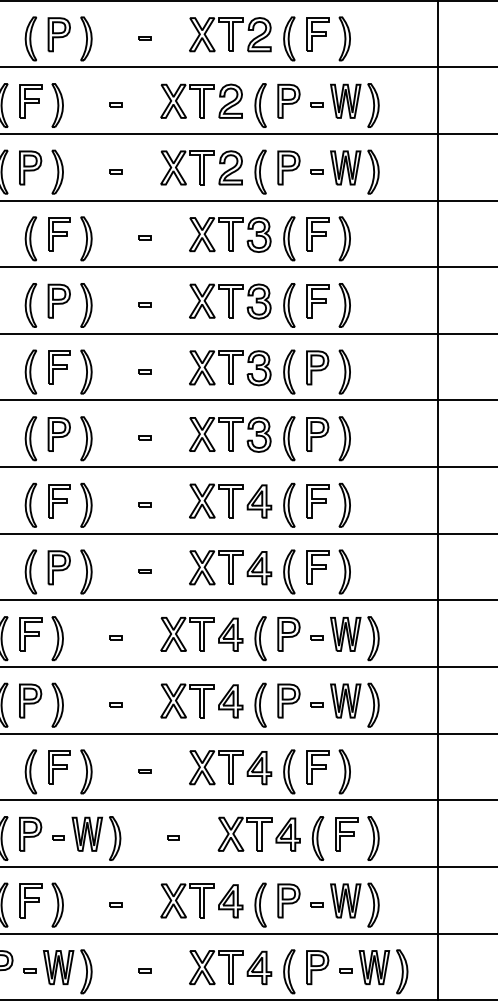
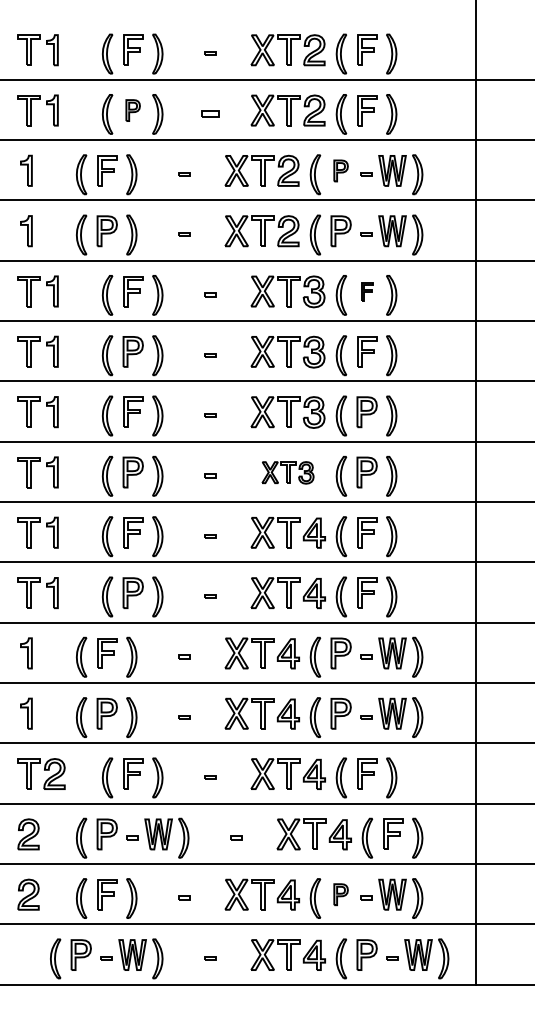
part: (58, 34) -> (132, 110), size x0.7
part: (144, 37) -> (210, 113), size x1.6
part: (288, 100) -> (340, 170), size x0.7
part: (318, 234) -> (367, 291), size x0.6
part: (229, 434) -> (287, 472), size x0.7
part: (288, 900) -> (340, 894), size x0.7

